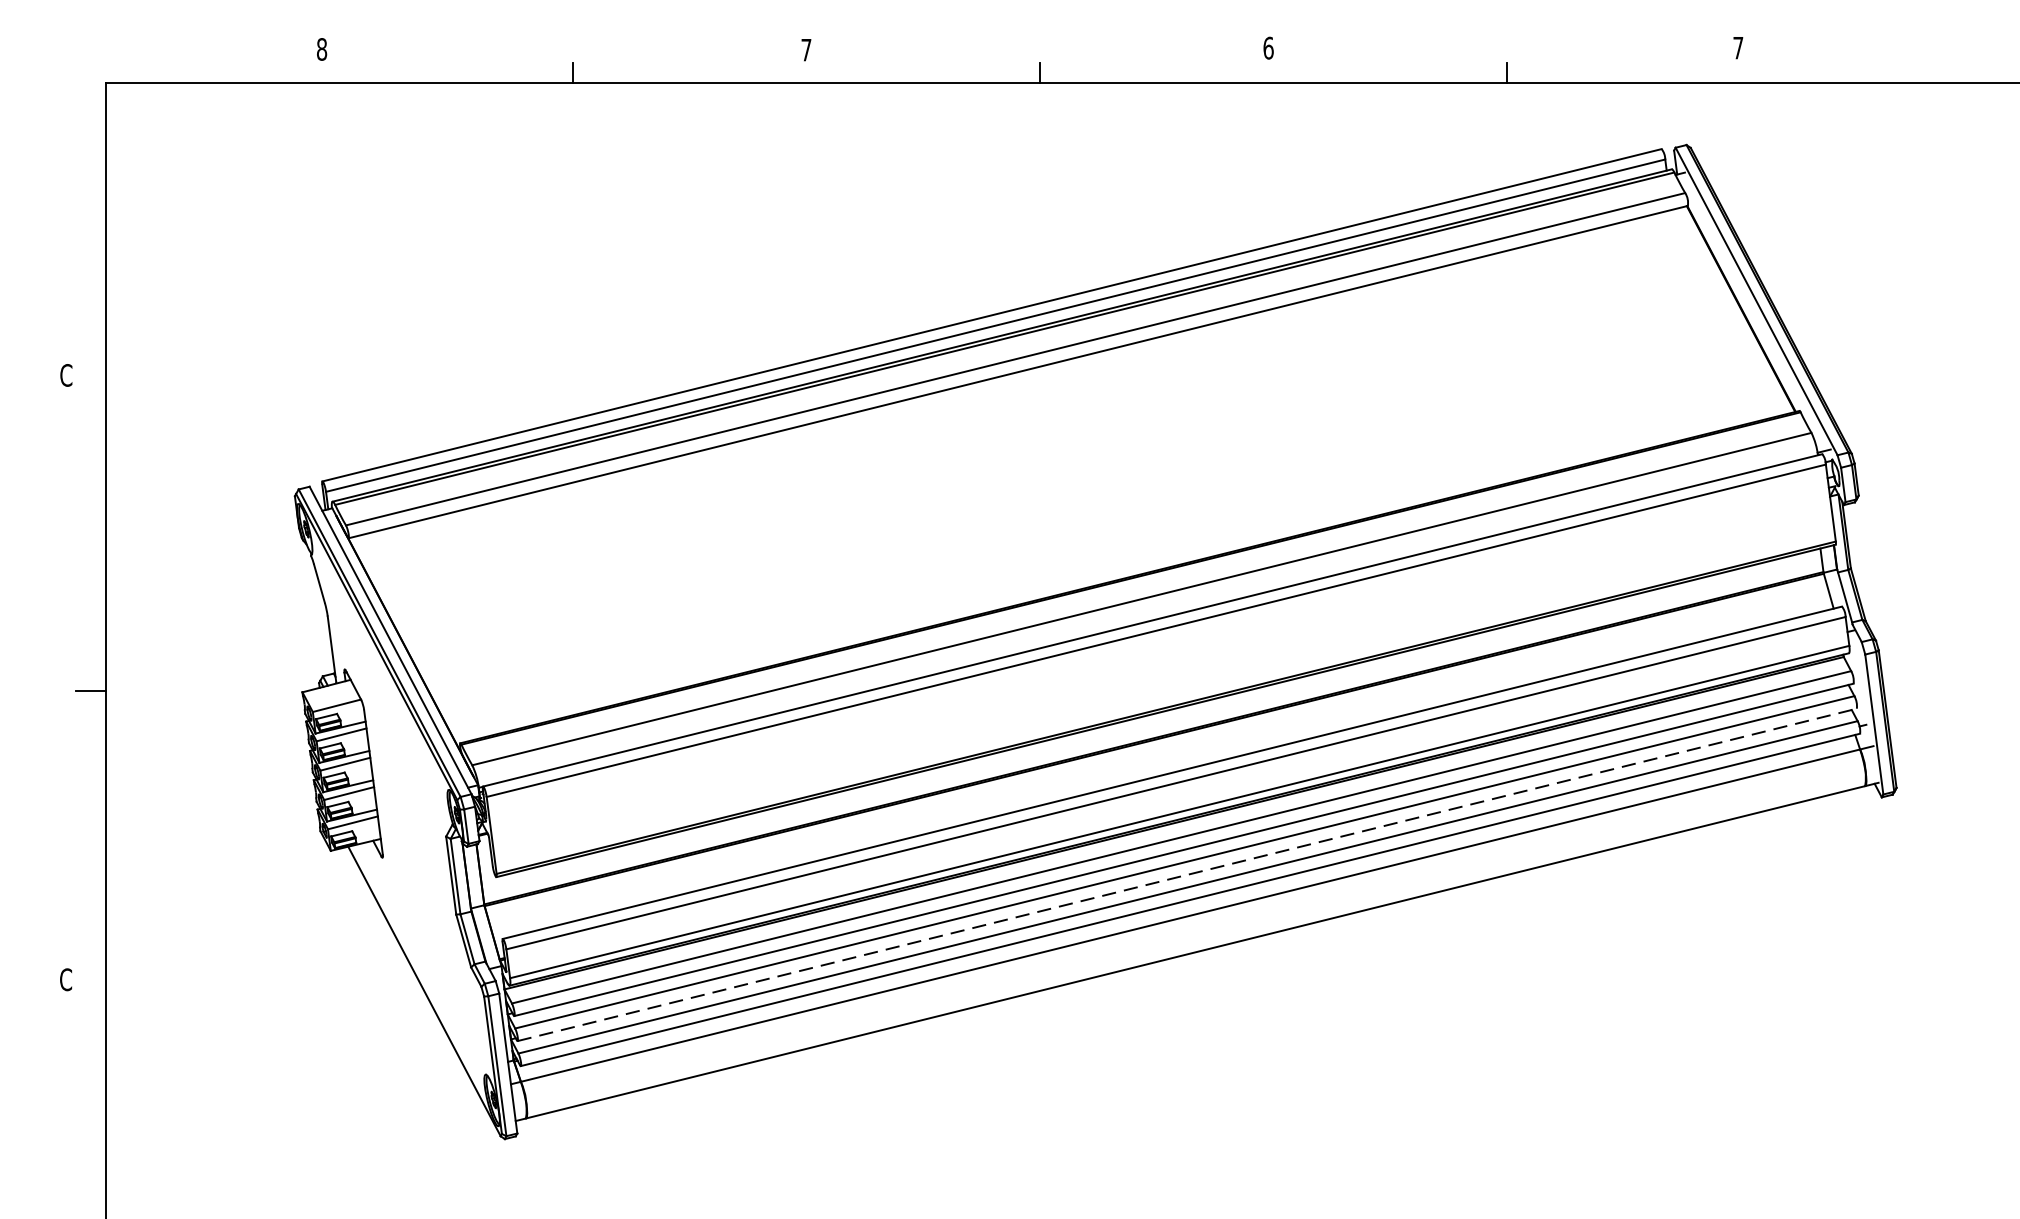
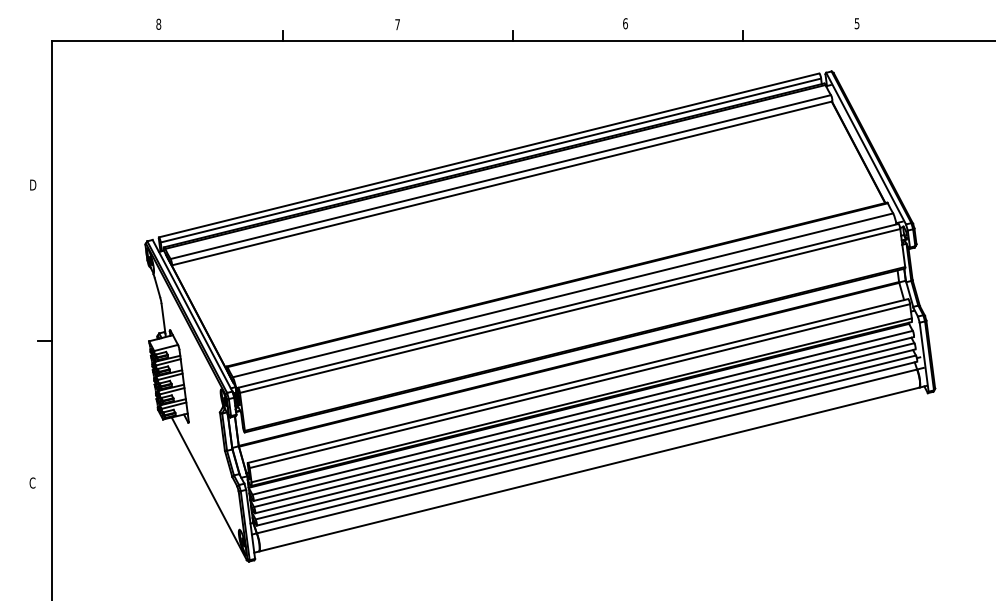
text: (1737, 47) -> (856, 23), 7 -> 5
text: (65, 374) -> (32, 184), C -> D
line: (1187, 875) -> (585, 431), dashed -> solid

